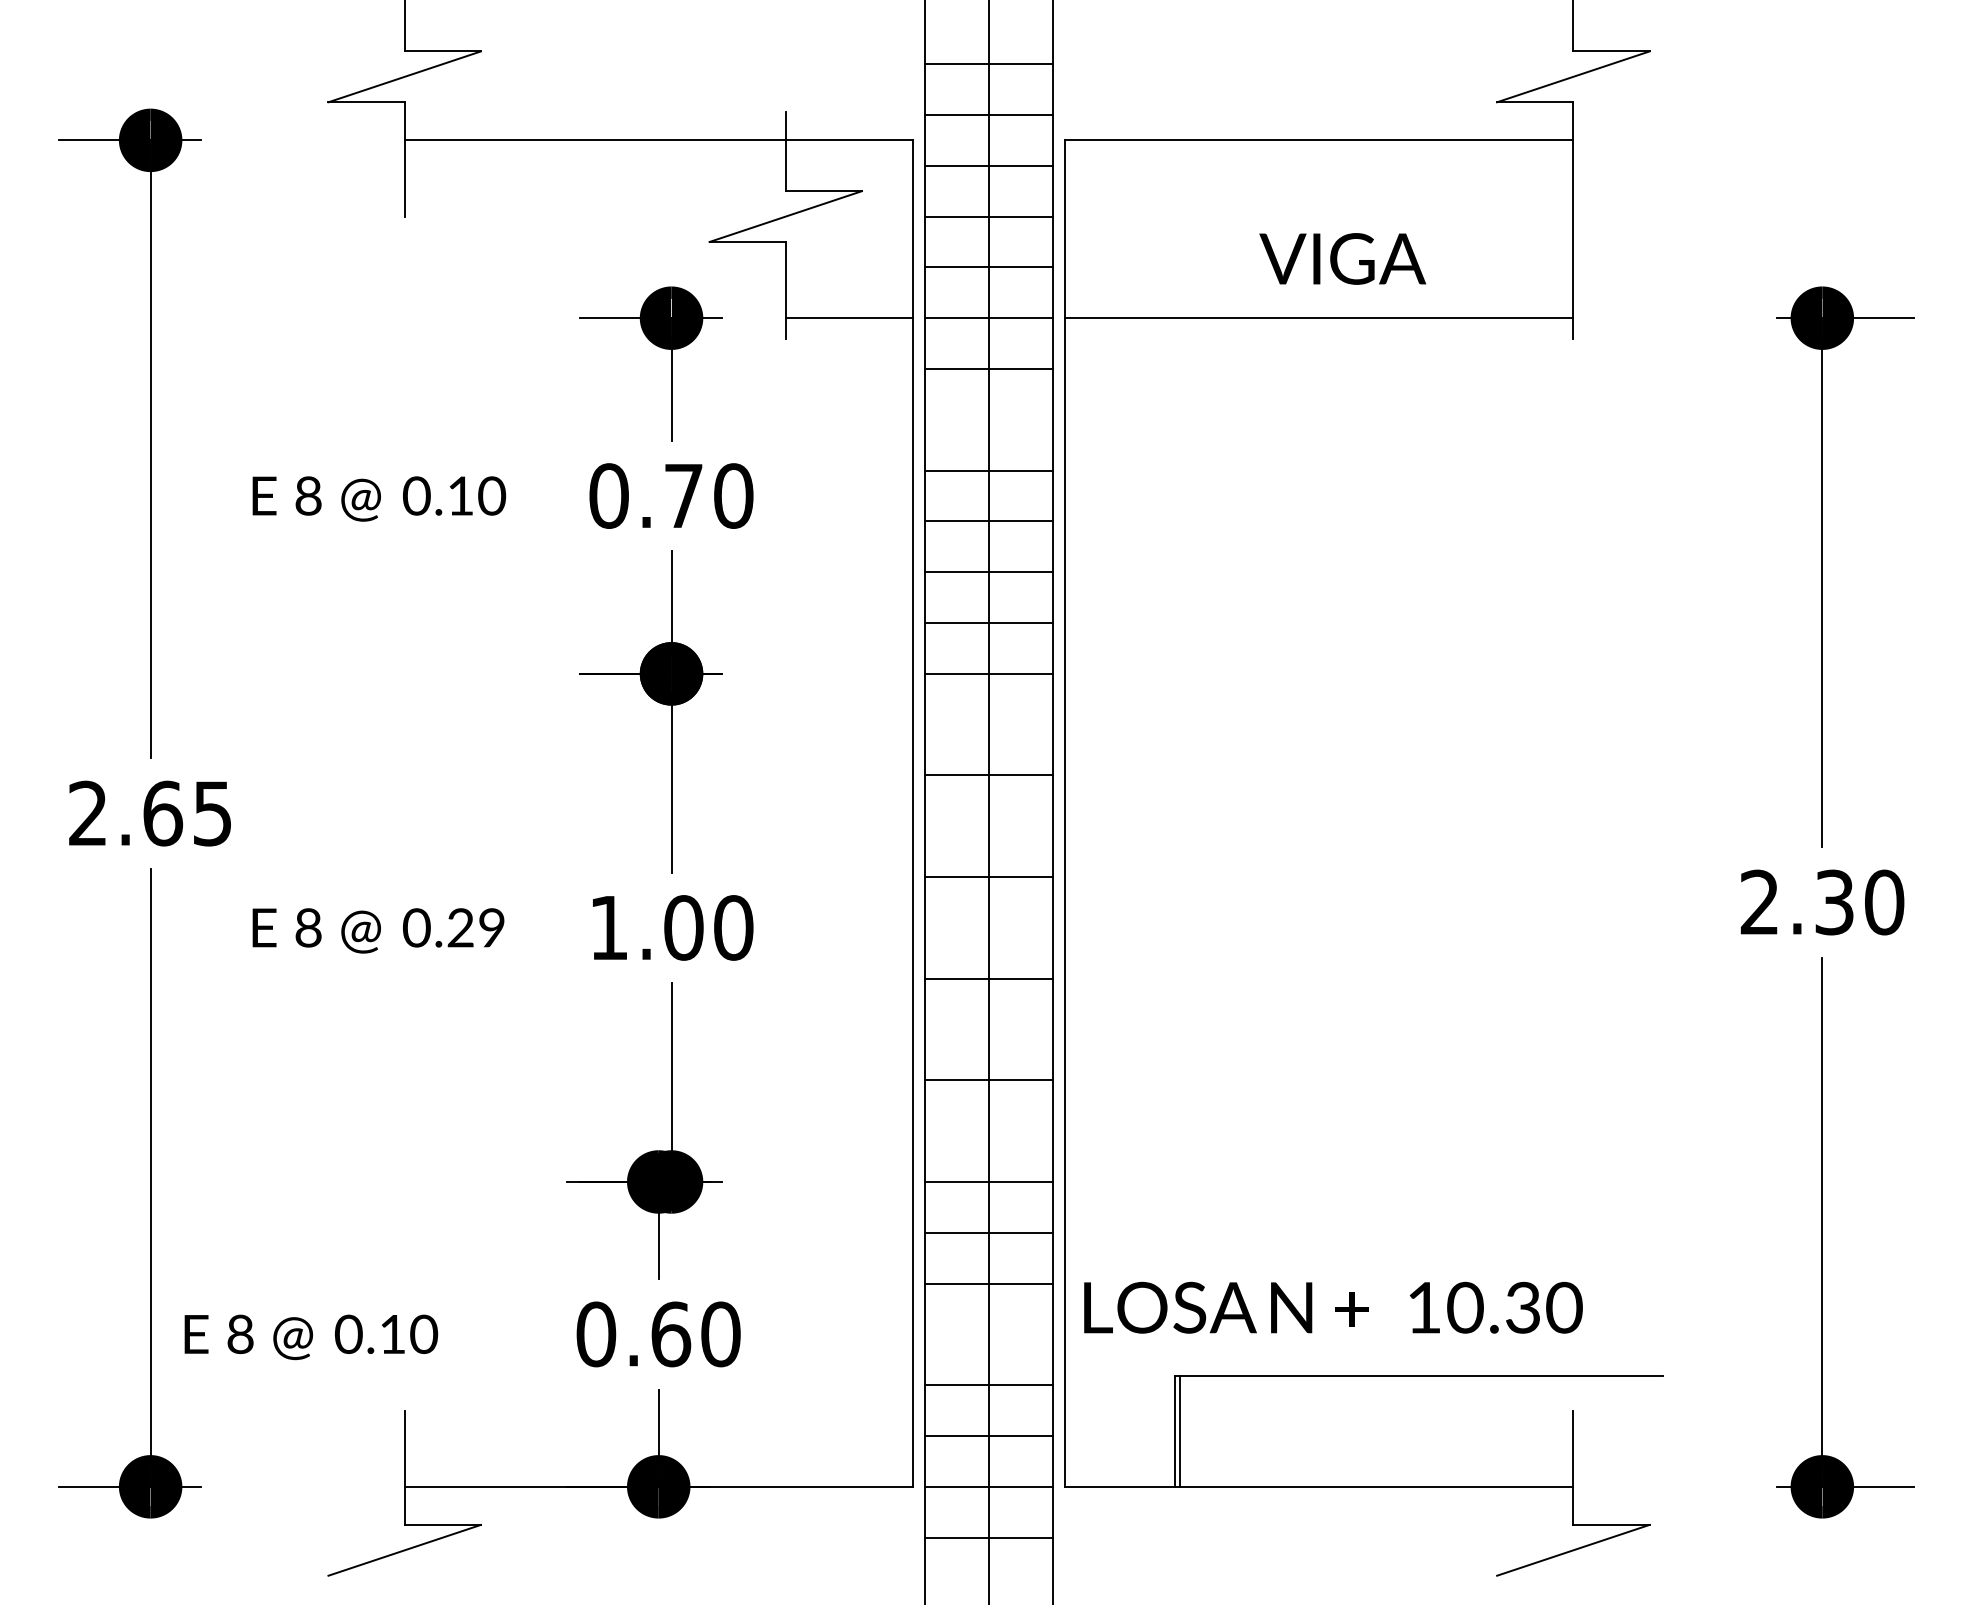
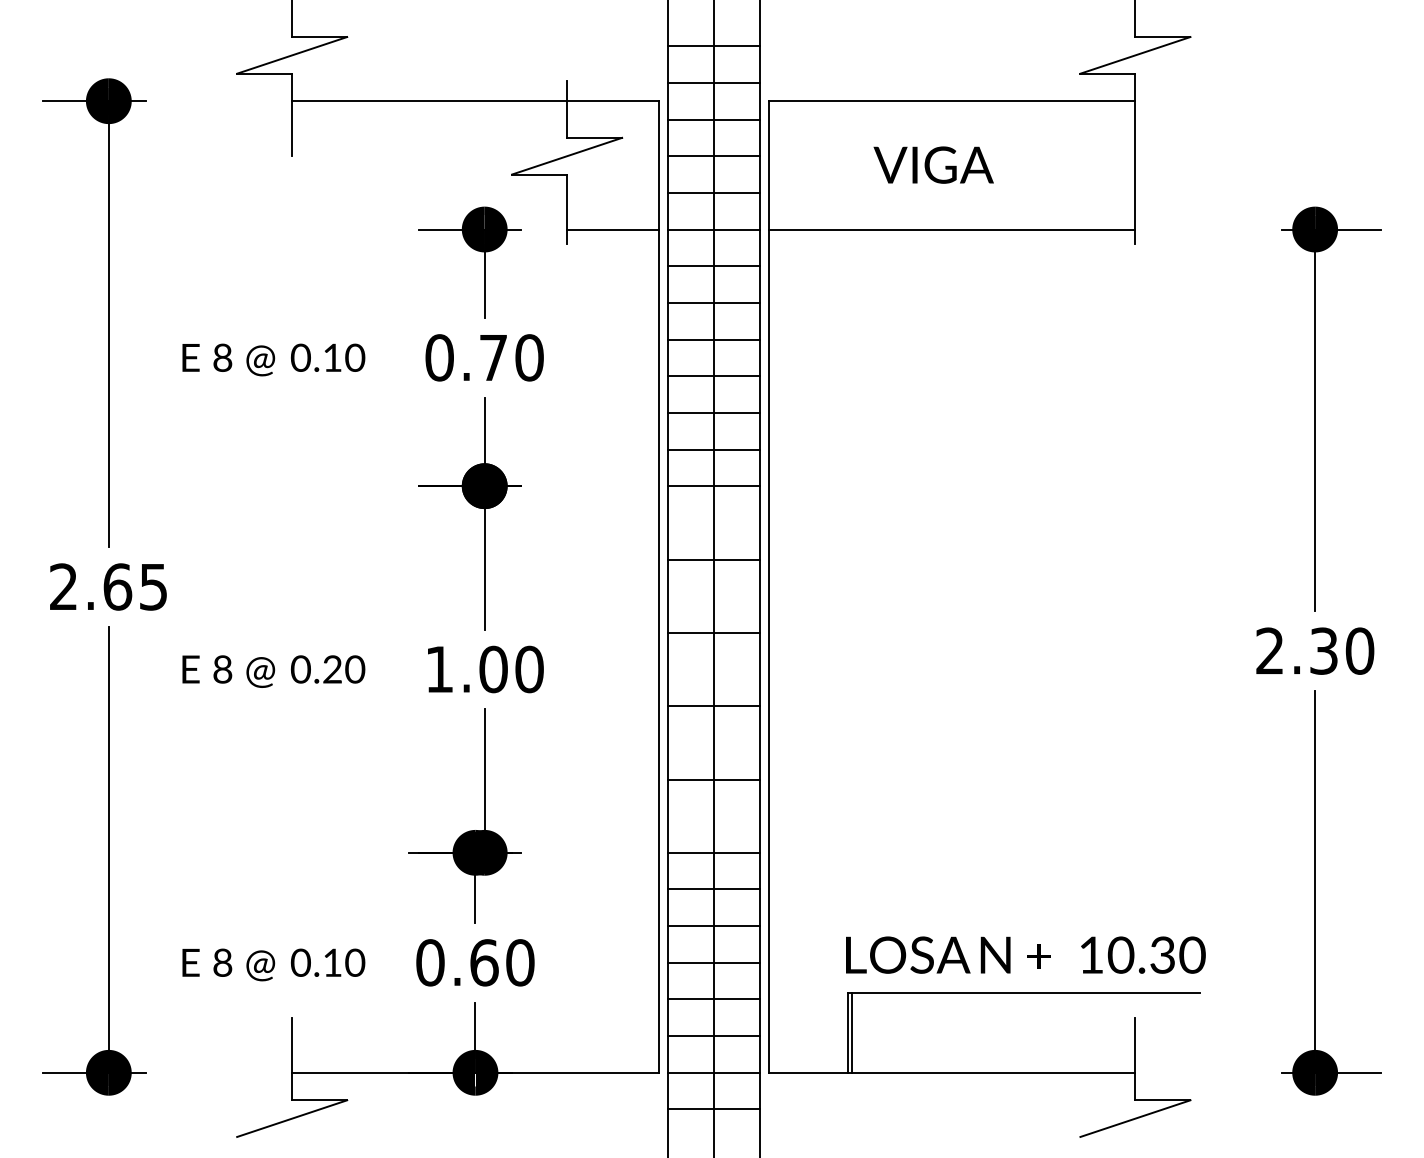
text: (1342, 258) -> (933, 164), moved
line: (988, 419) -> (713, 302), added
text: (492, 928) -> (355, 669), 0.29 -> 0.20
text: (1333, 1307) -> (1025, 954), moved
line: (988, 1334) -> (713, 962), added
text: (311, 1337) -> (273, 965), moved

